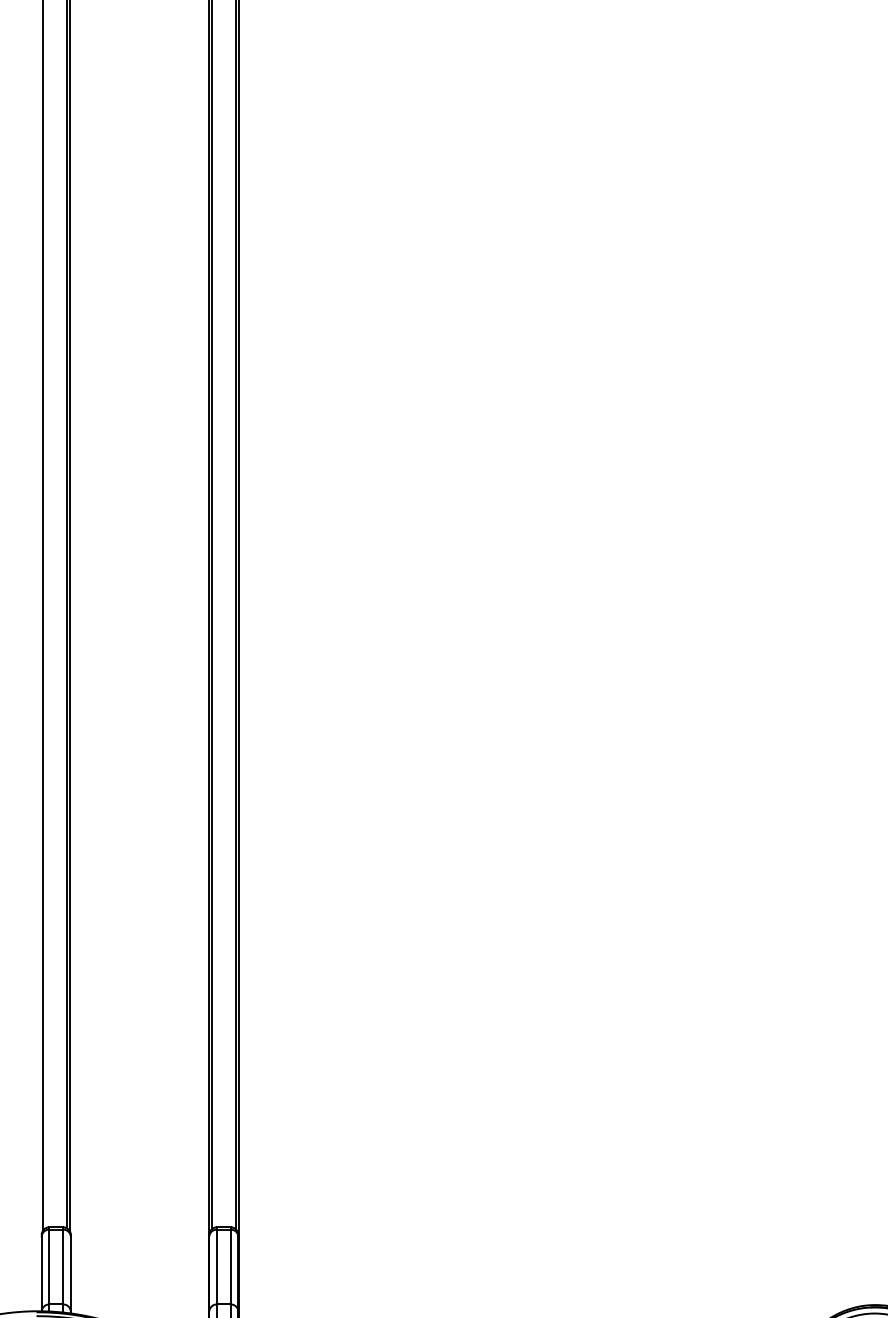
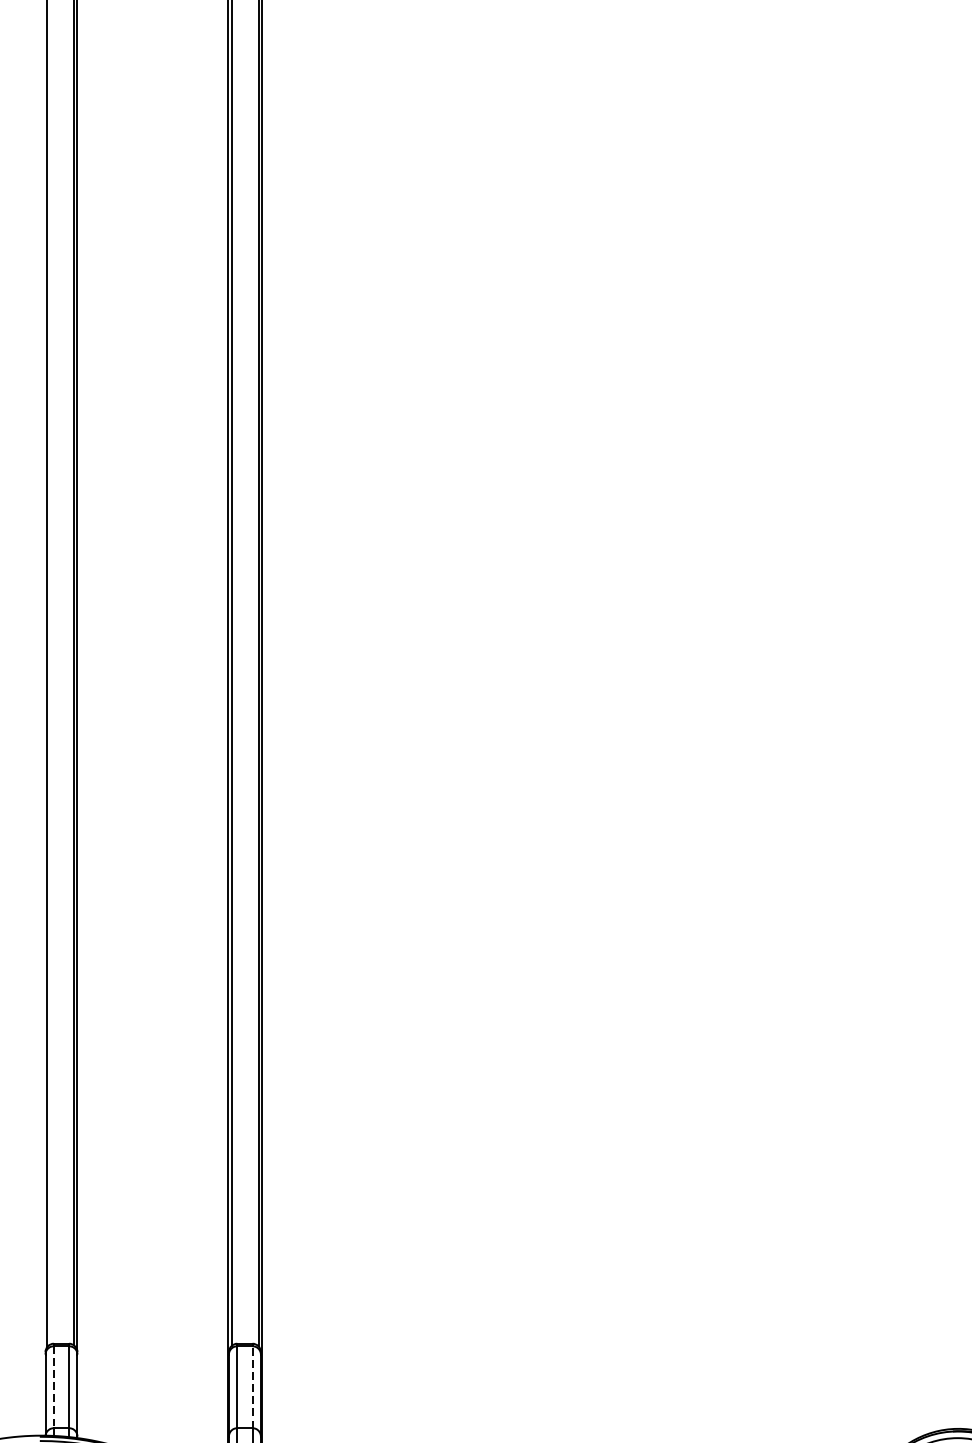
line: (230, 1266) -> (252, 1386), solid -> dashed
line: (49, 1267) -> (54, 1387), solid -> dashed

